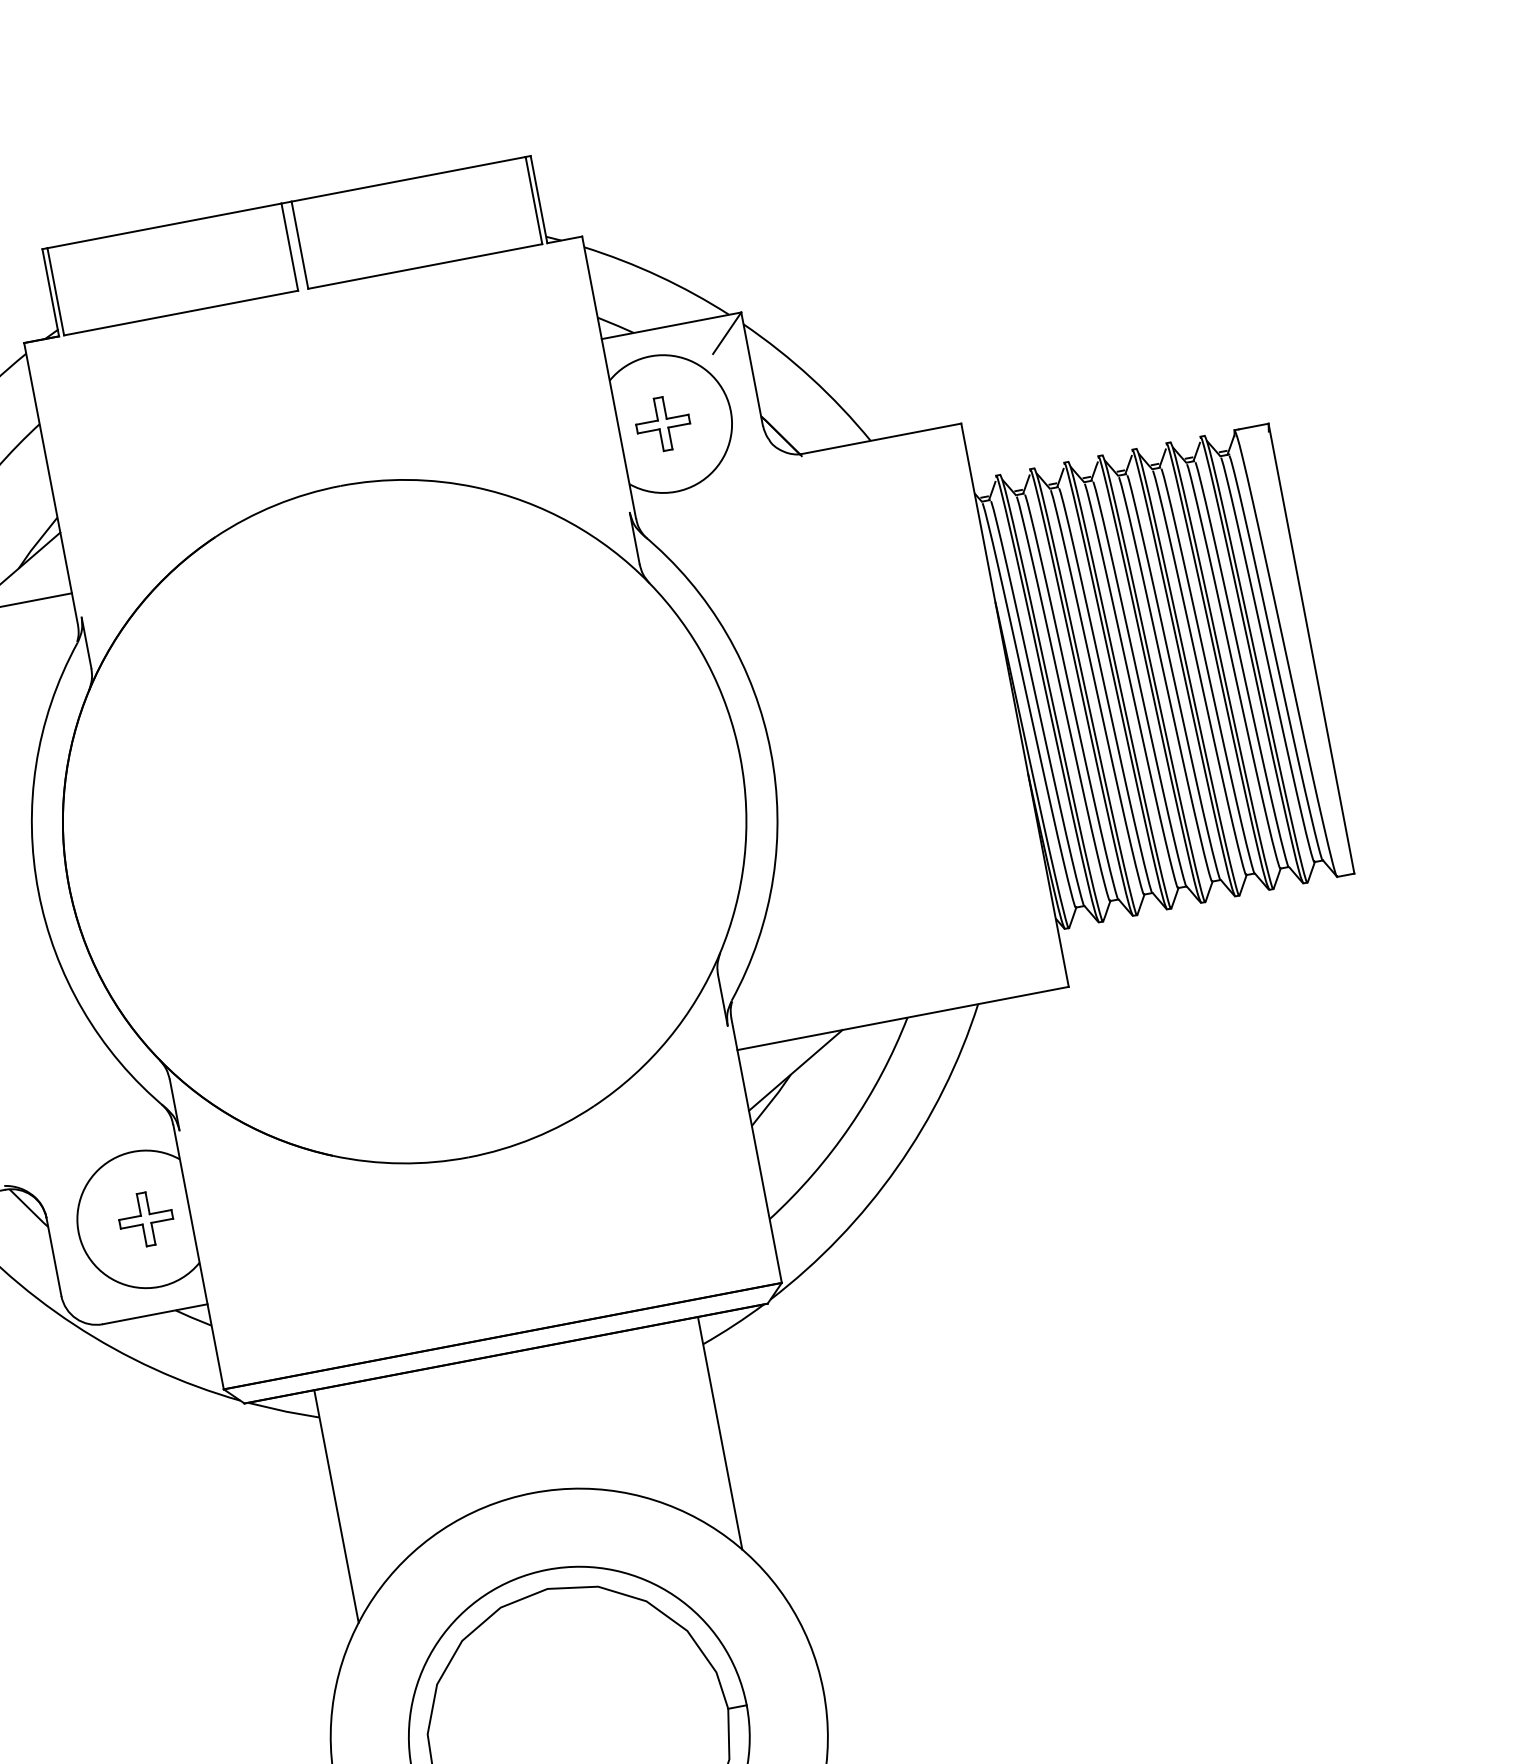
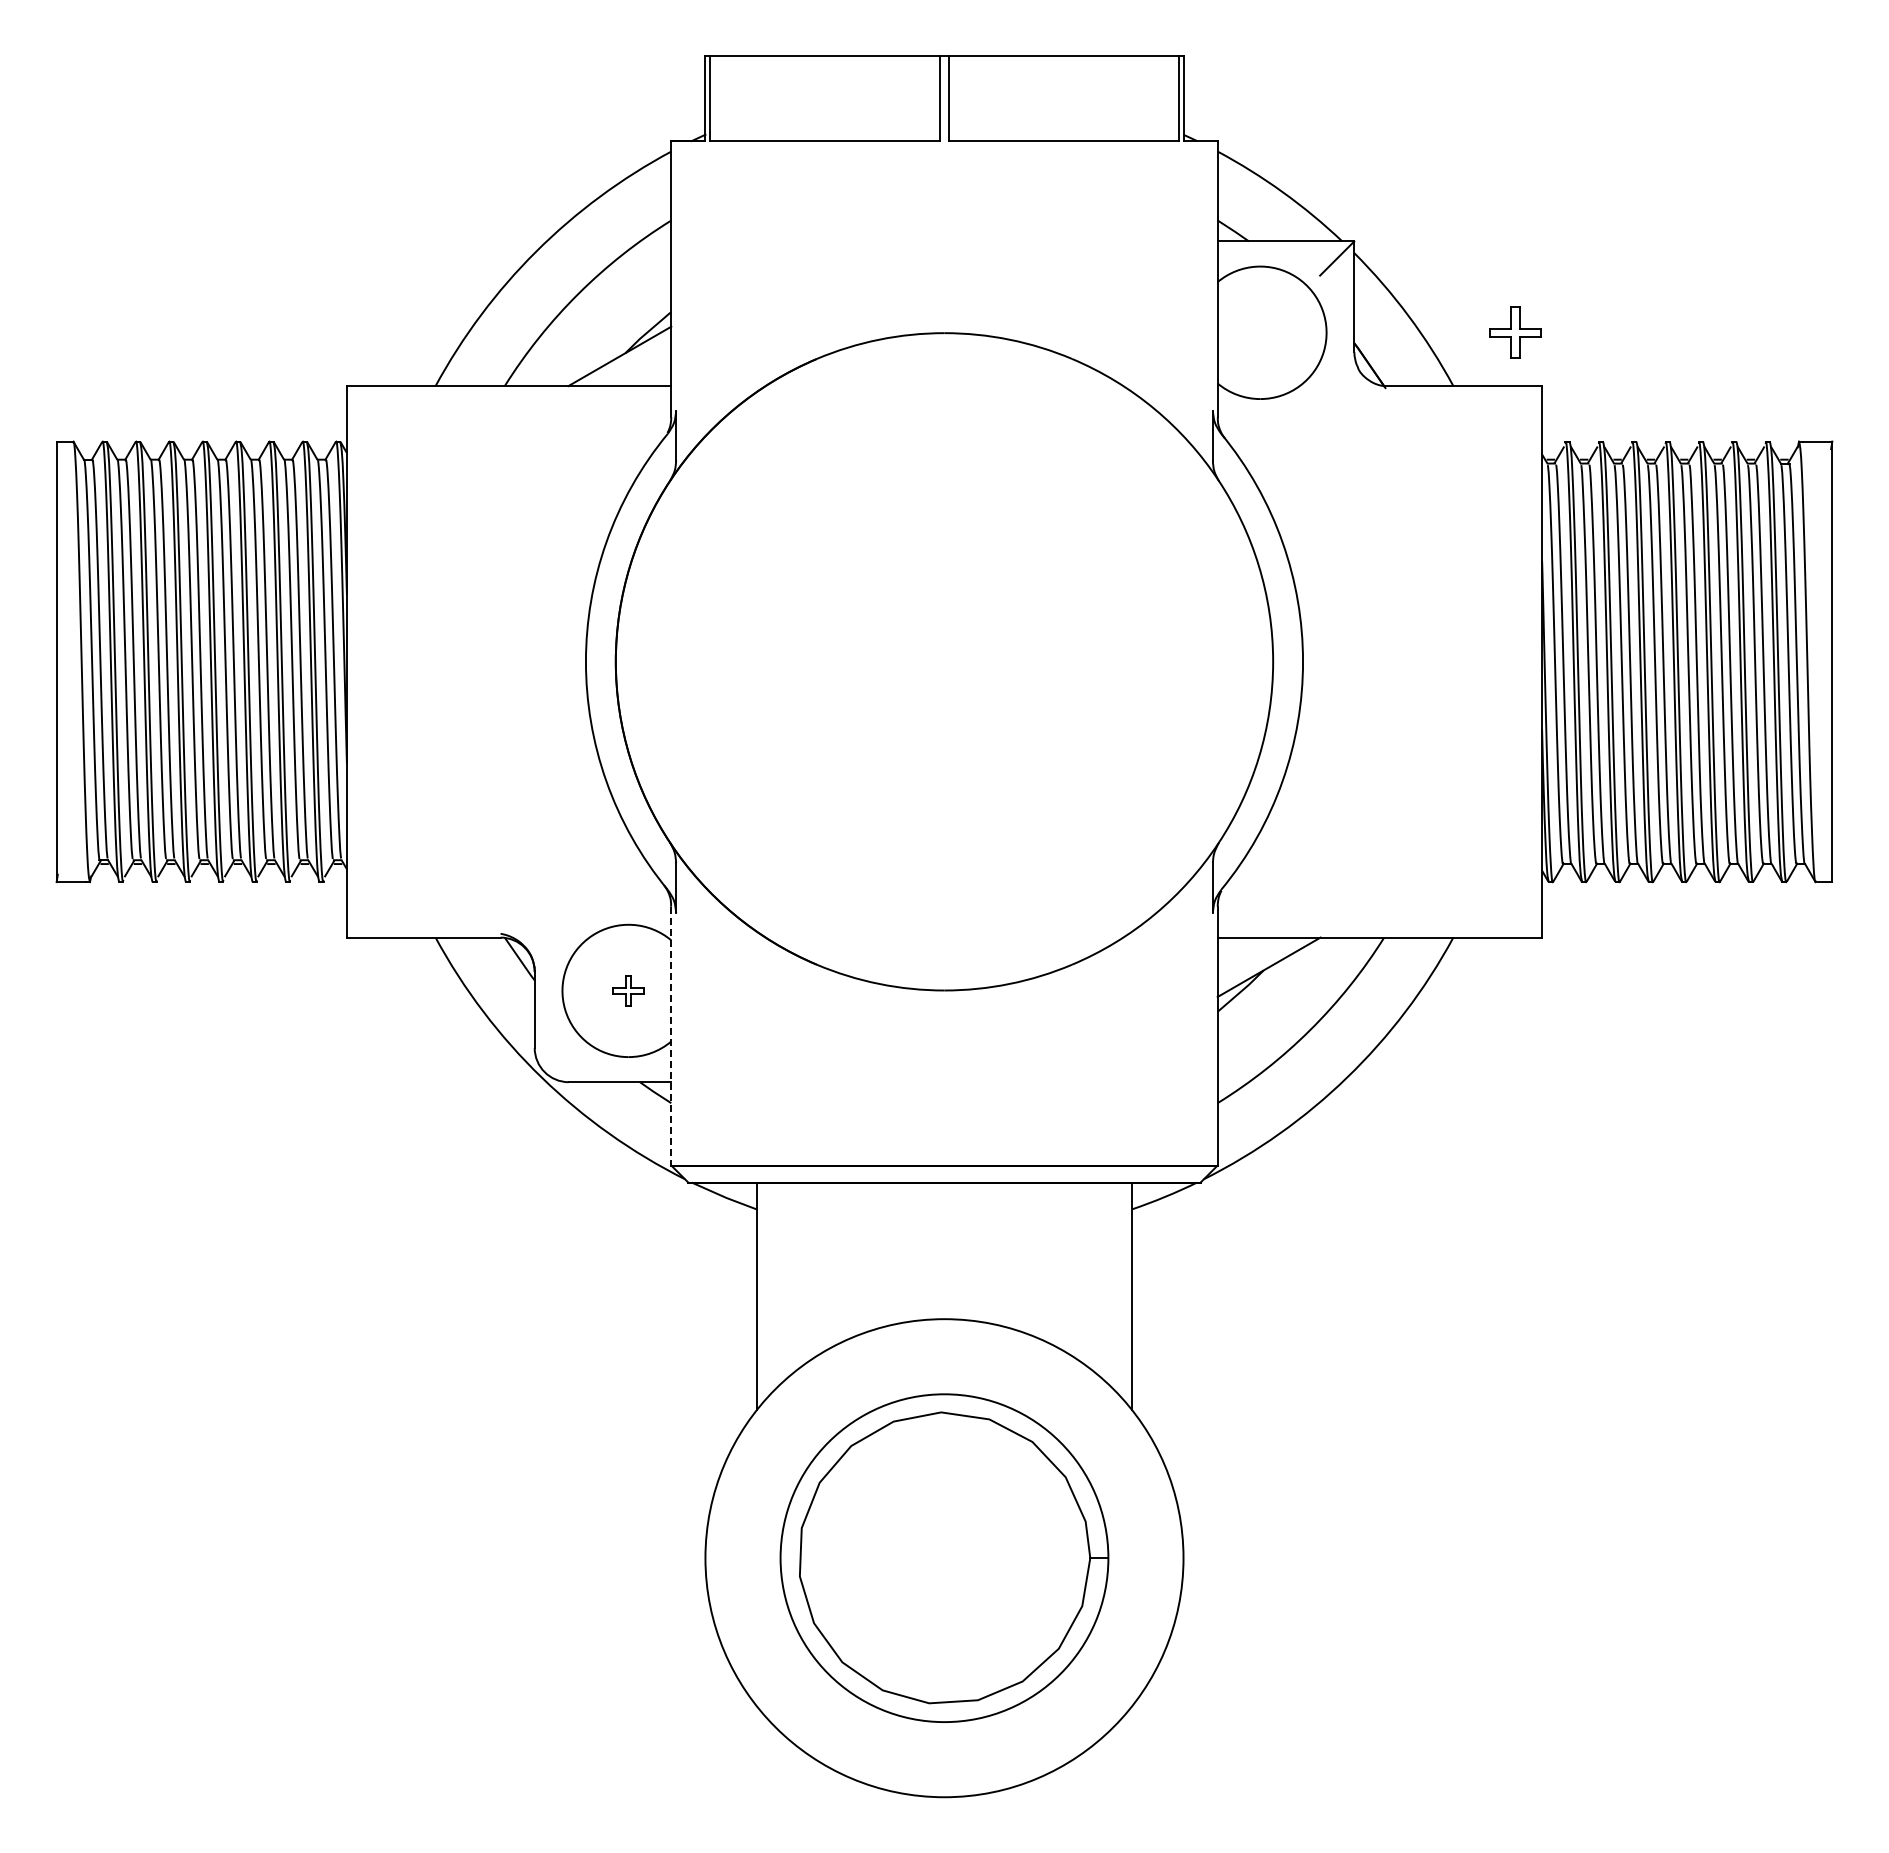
part: (663, 423) -> (1515, 332), moved
part: (145, 1218) -> (628, 990), size x0.6
line: (198, 1257) -> (671, 1036), solid -> dashed

